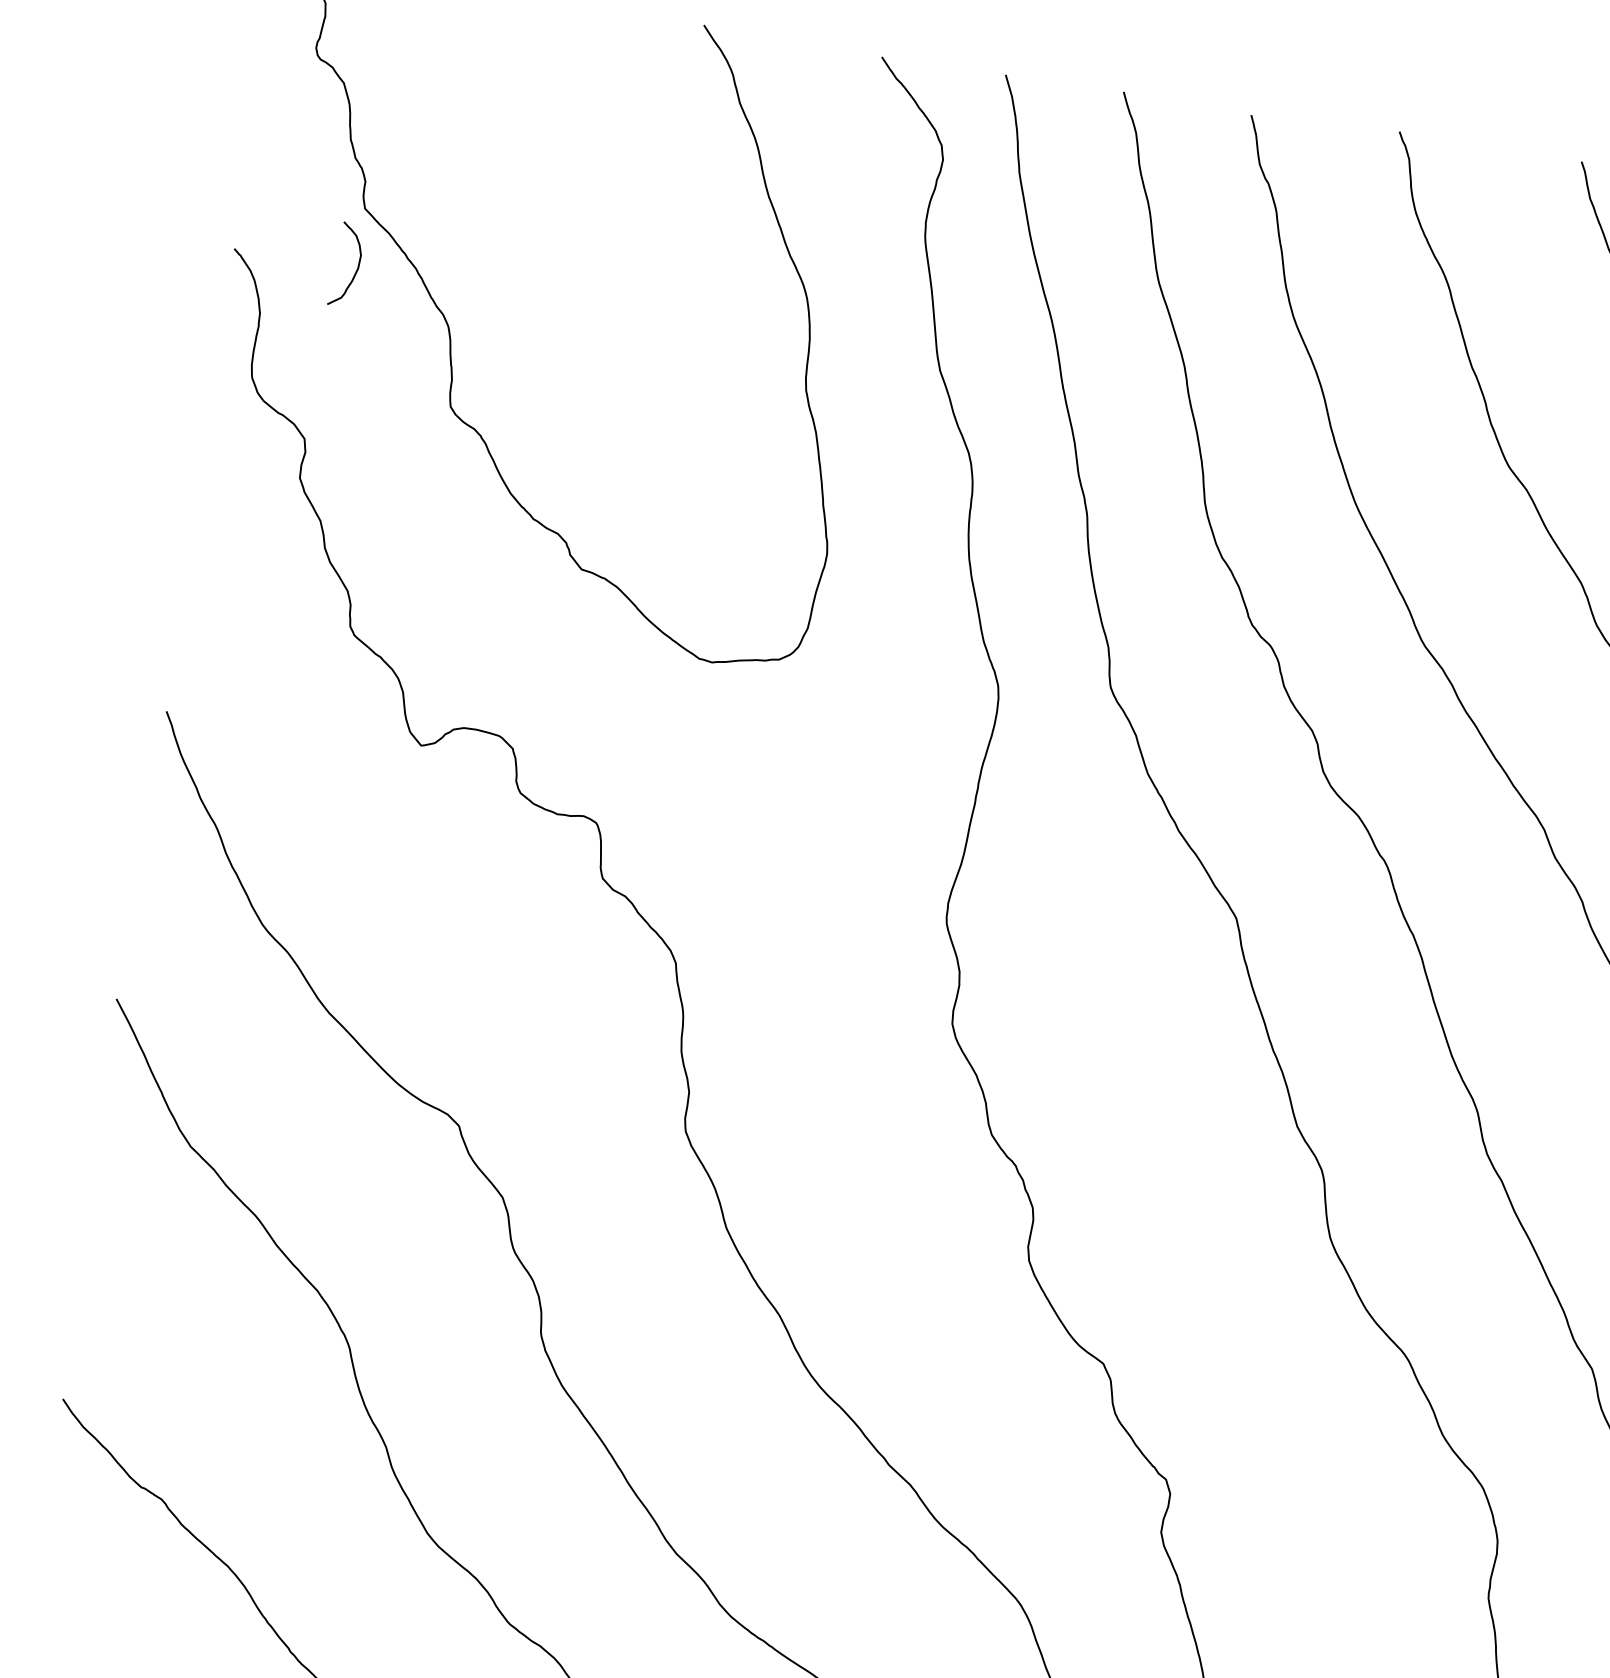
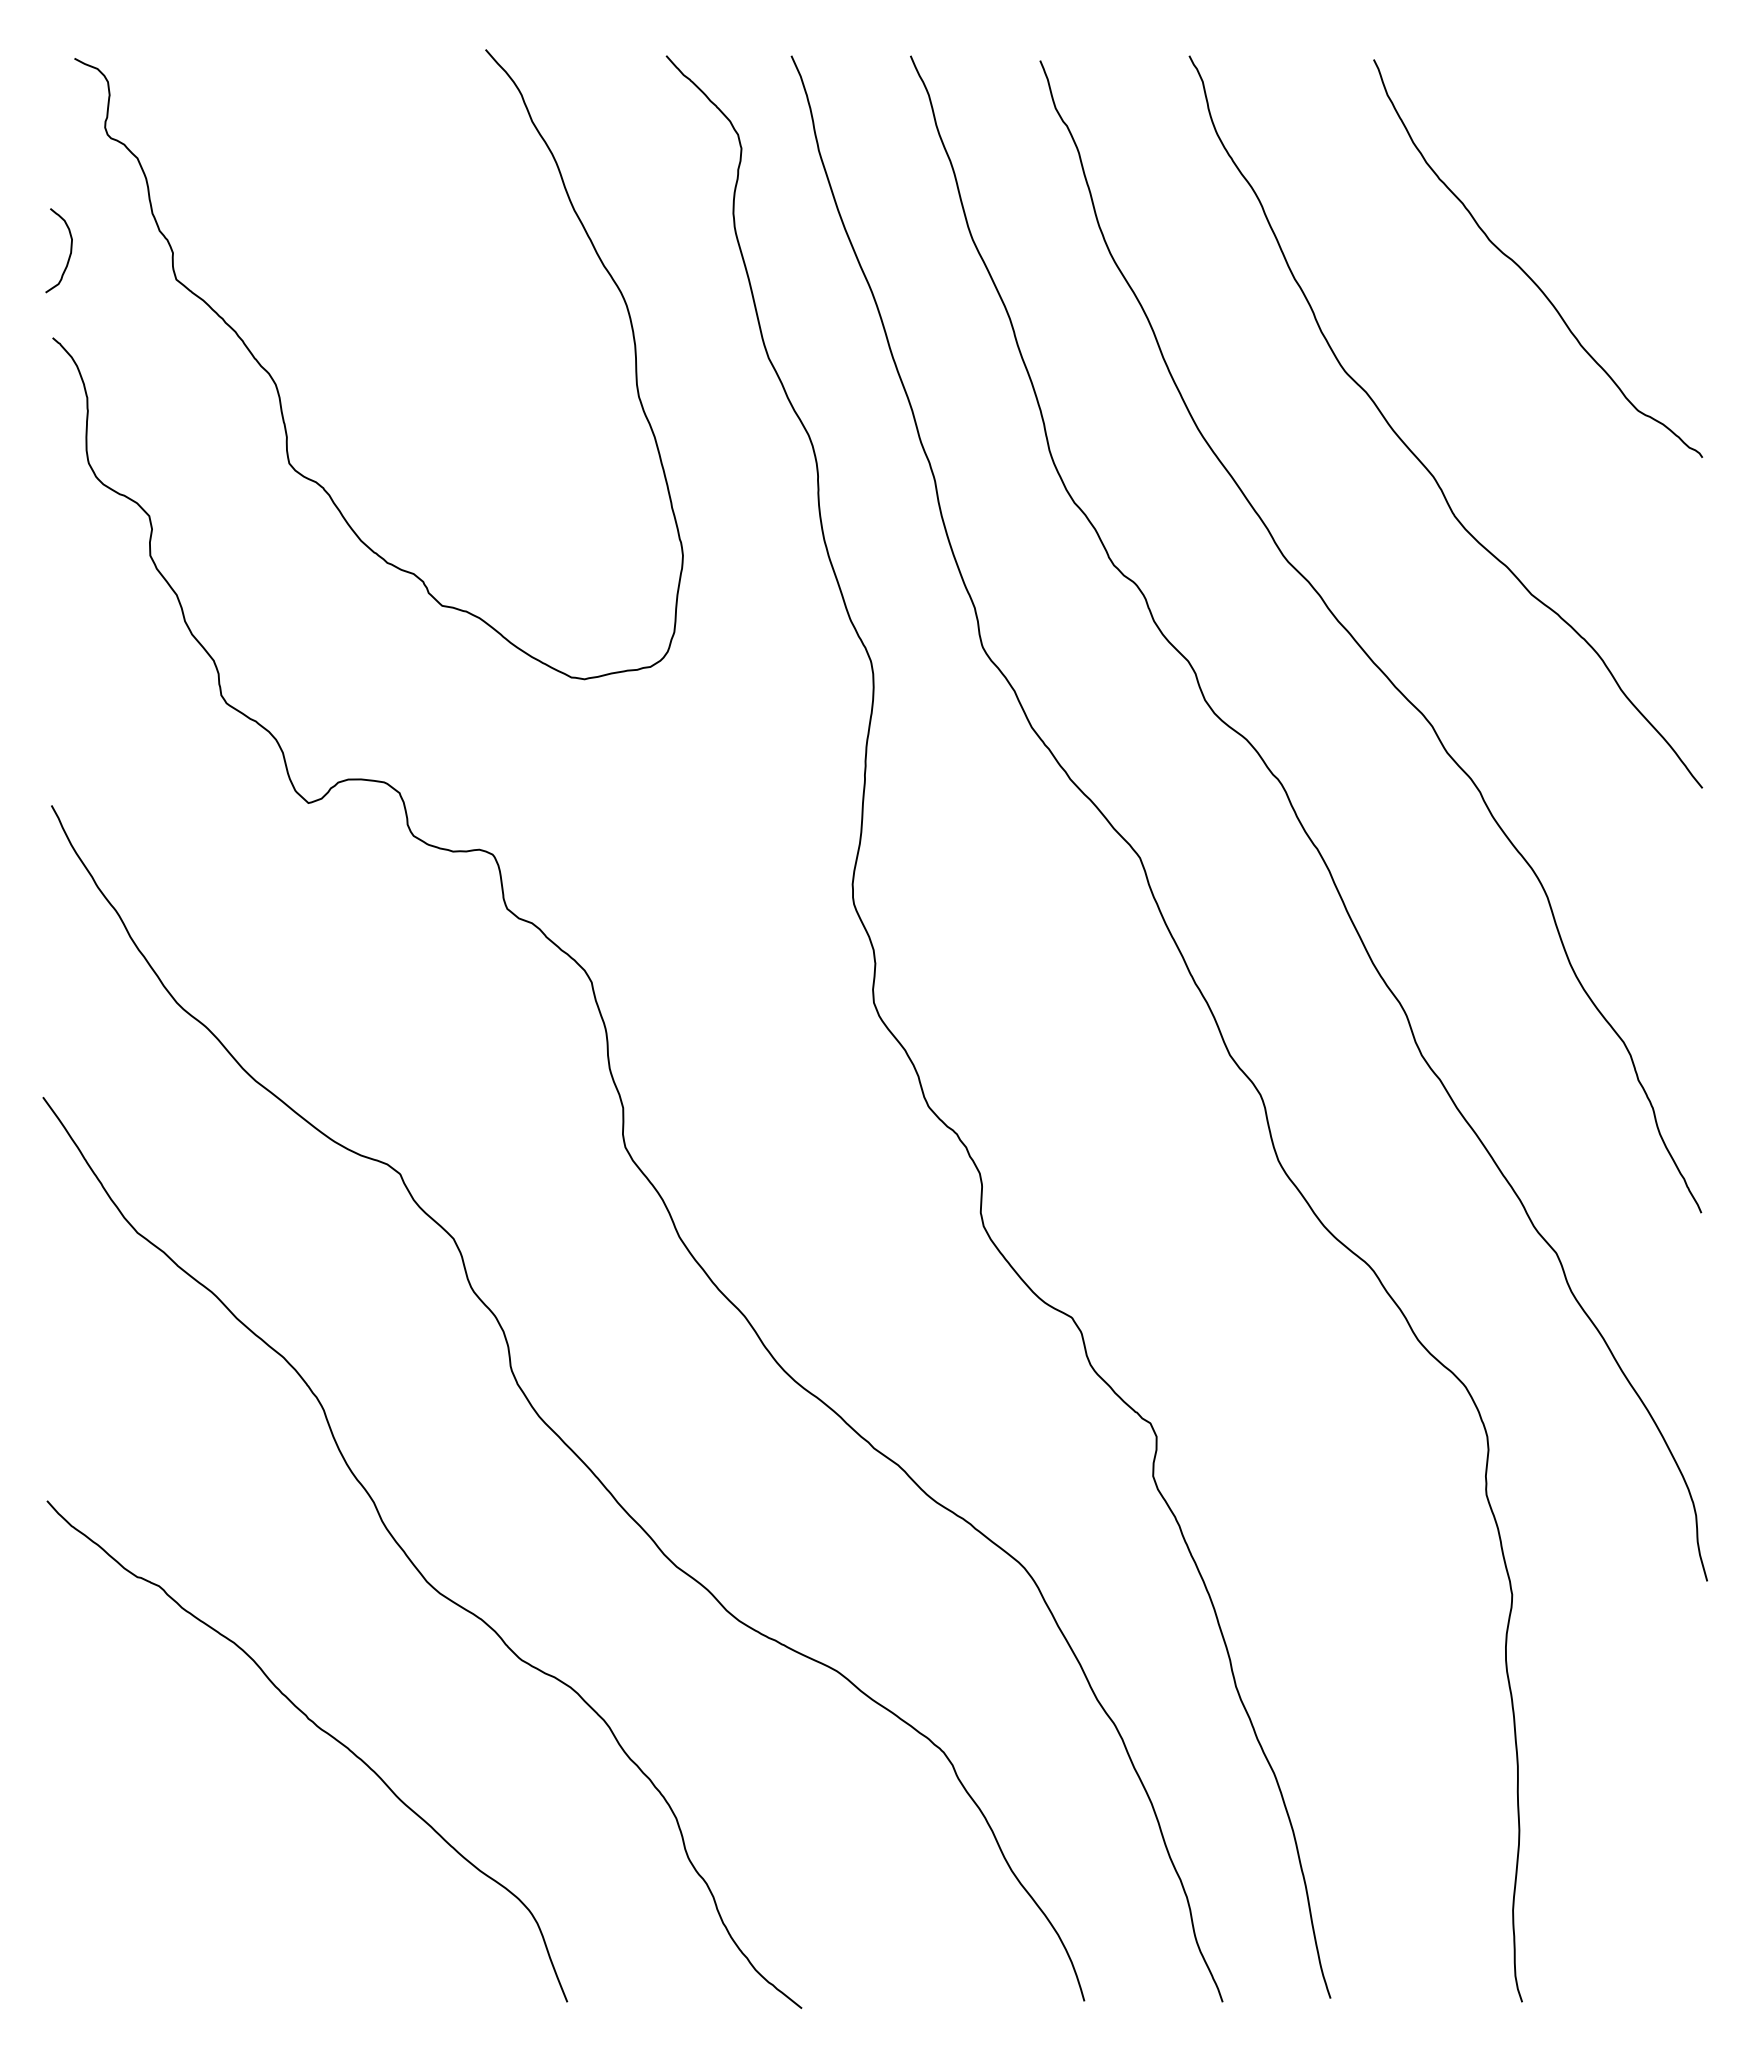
curve: (356, 269) -> (69, 254), moved

